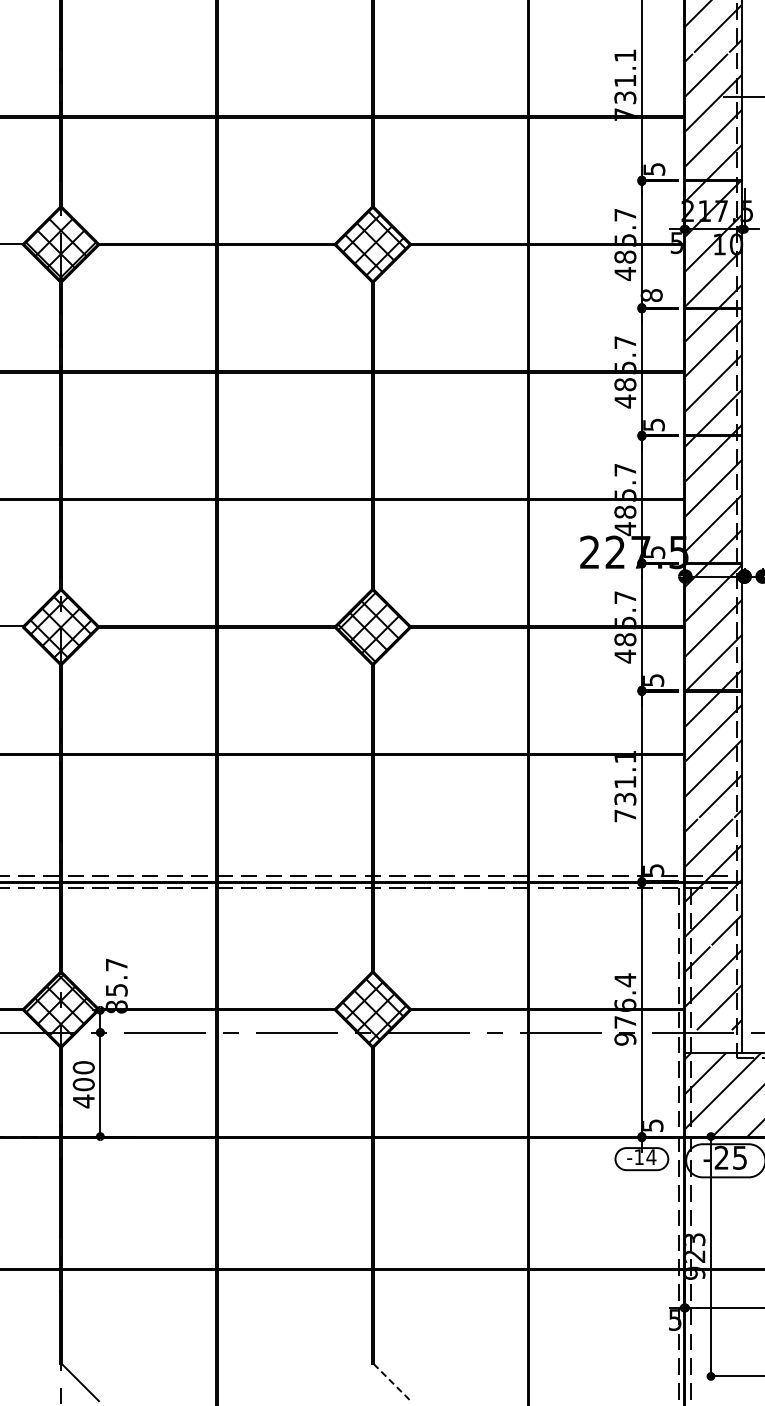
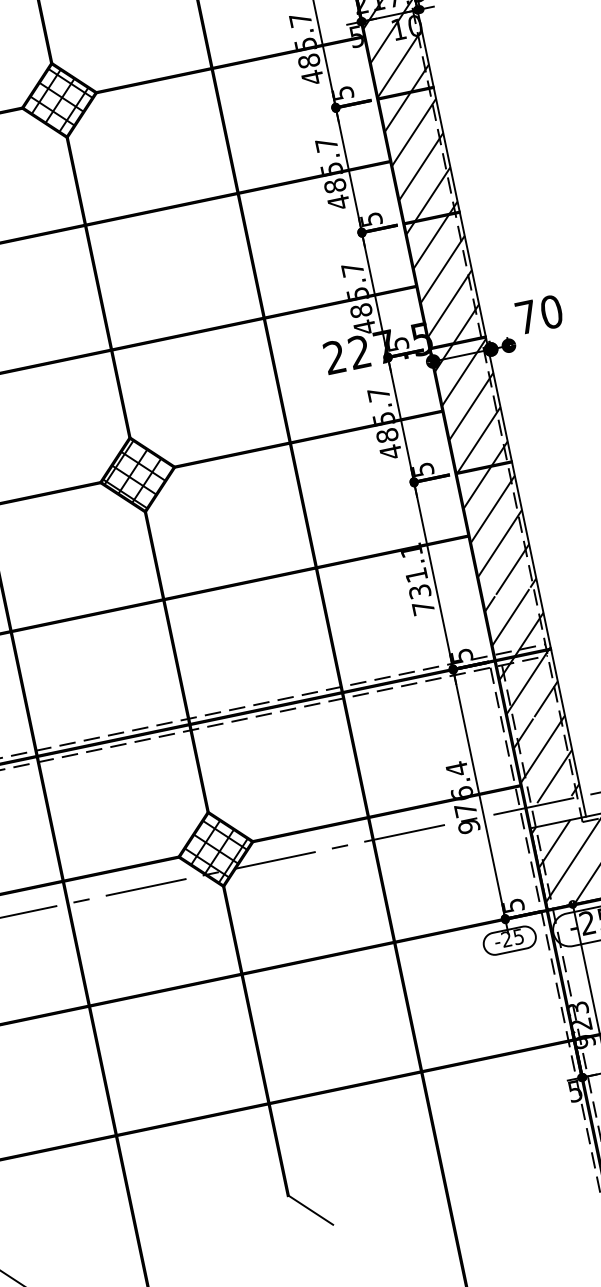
text: (651, 295) -> (342, 93), 8 -> 5
text: (645, 1157) -> (513, 938), -14 -> -25
line: (392, 1382) -> (311, 1210), dashed -> solid

